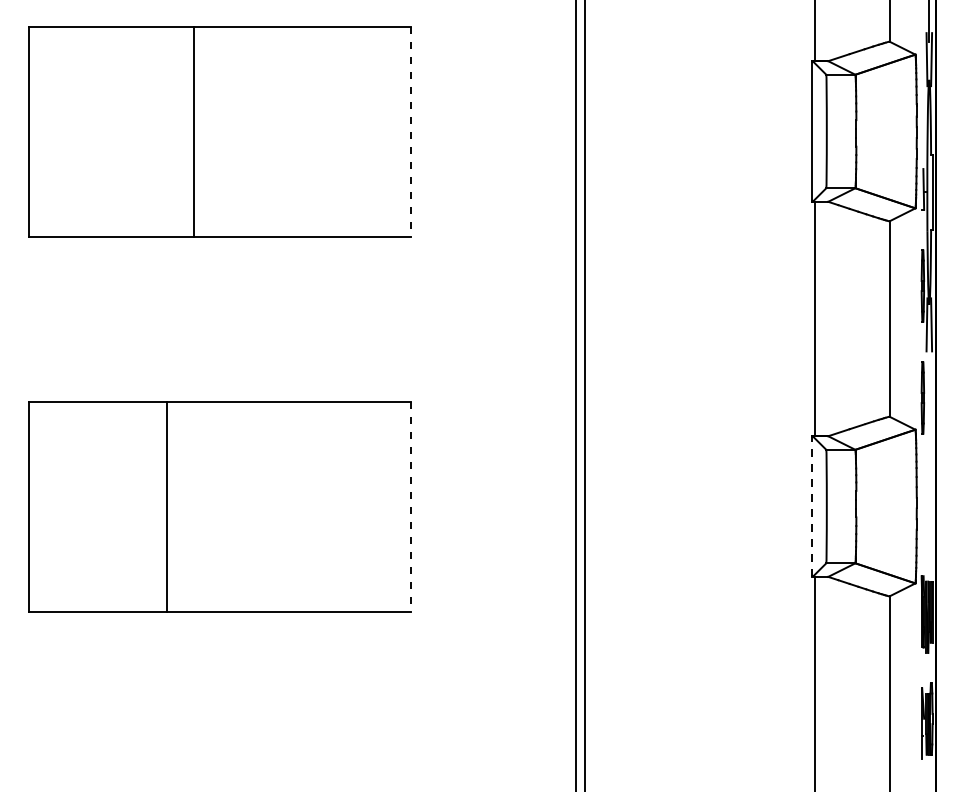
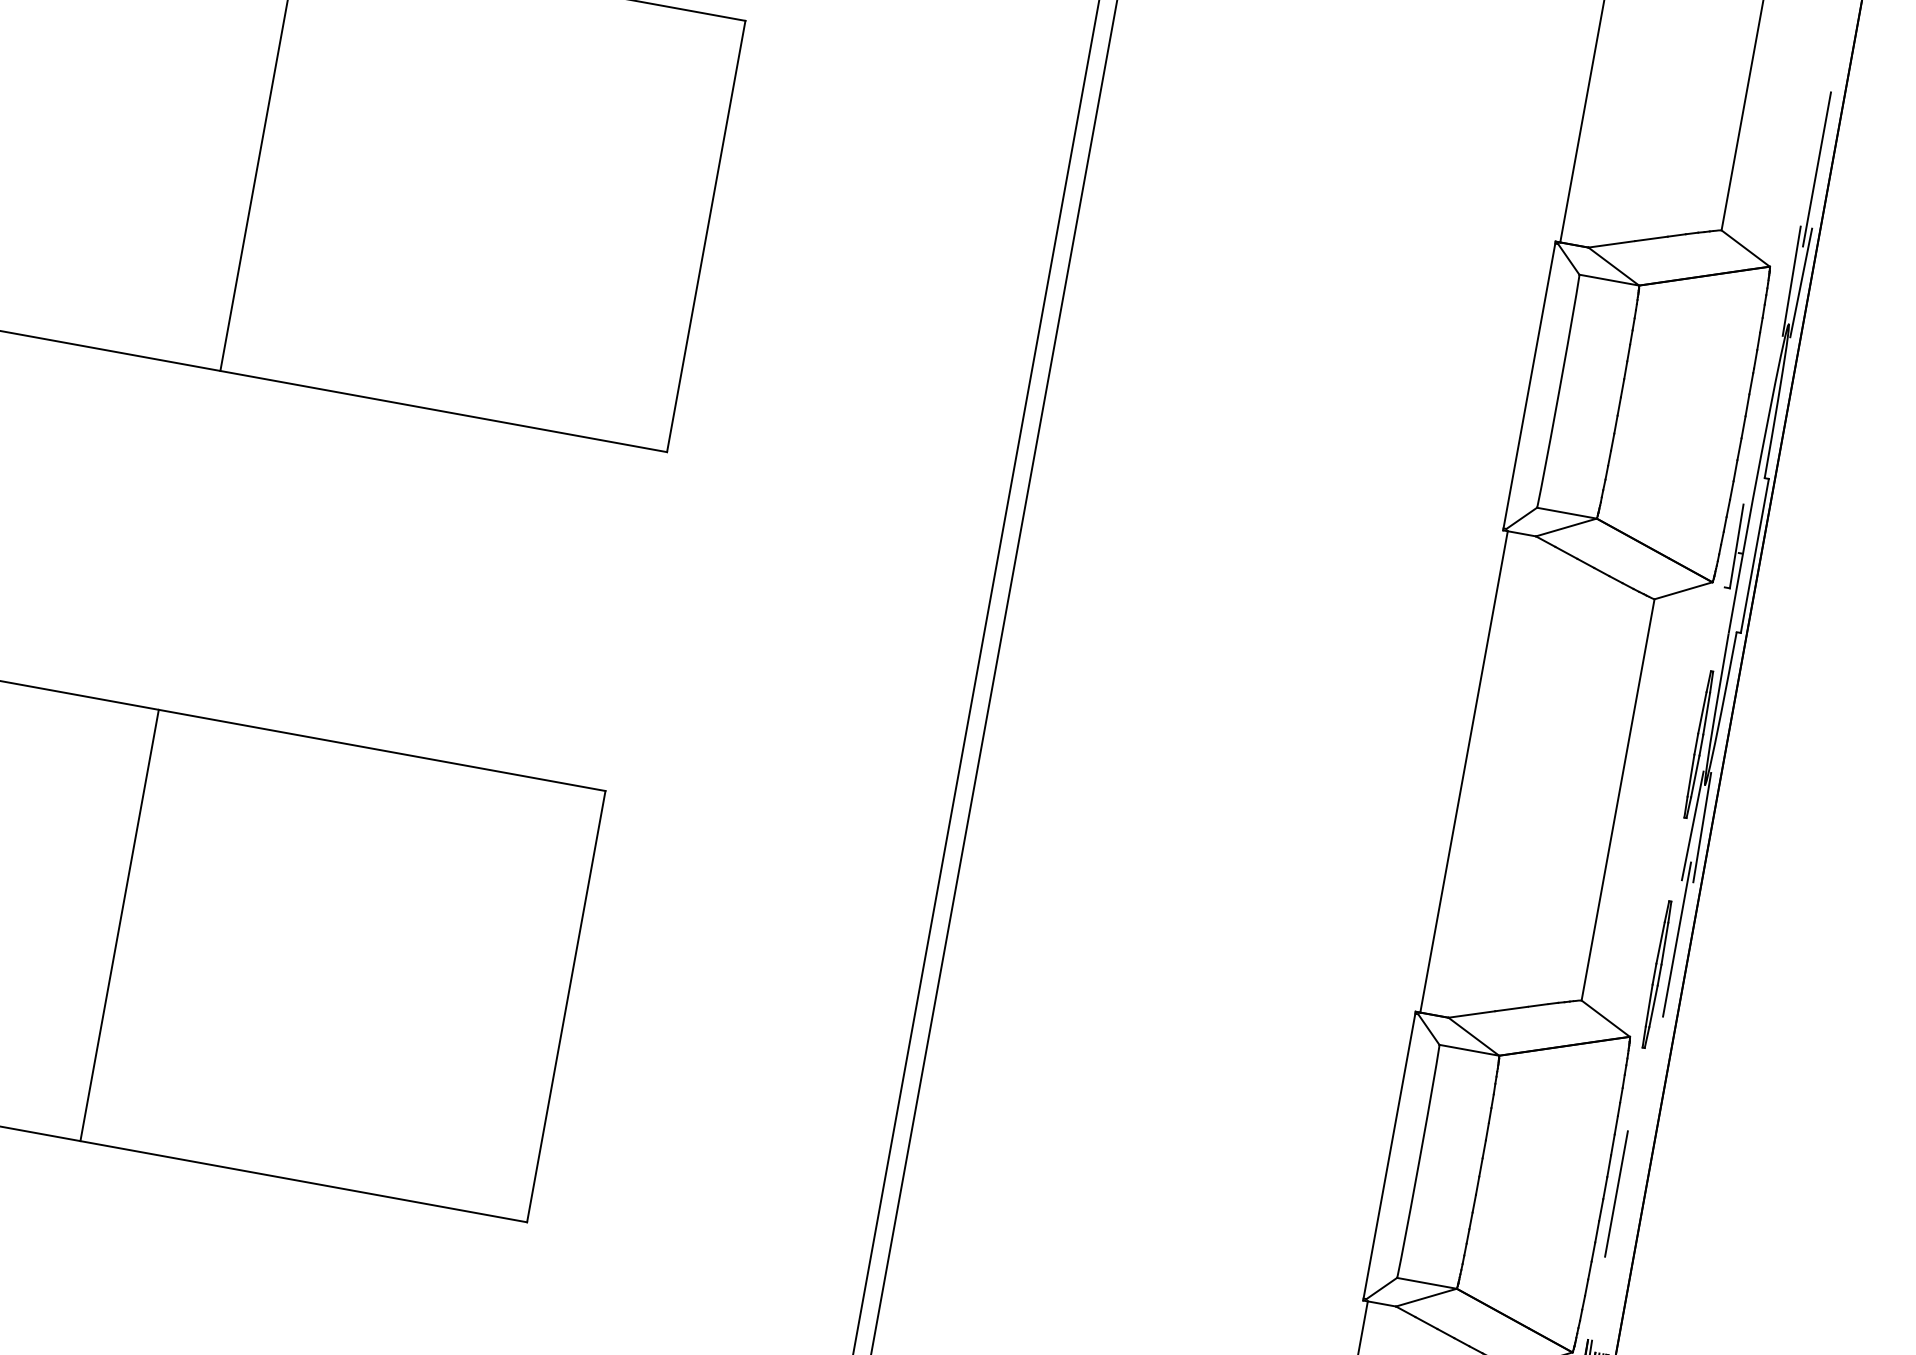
line: (411, 132) -> (706, 238), dashed -> solid
line: (929, 379) -> (1677, 938), added
line: (922, 504) -> (1616, 1193), added
line: (166, 506) -> (118, 925), moved
line: (812, 506) -> (1389, 1156), dashed -> solid
line: (411, 507) -> (566, 1008), dashed -> solid

